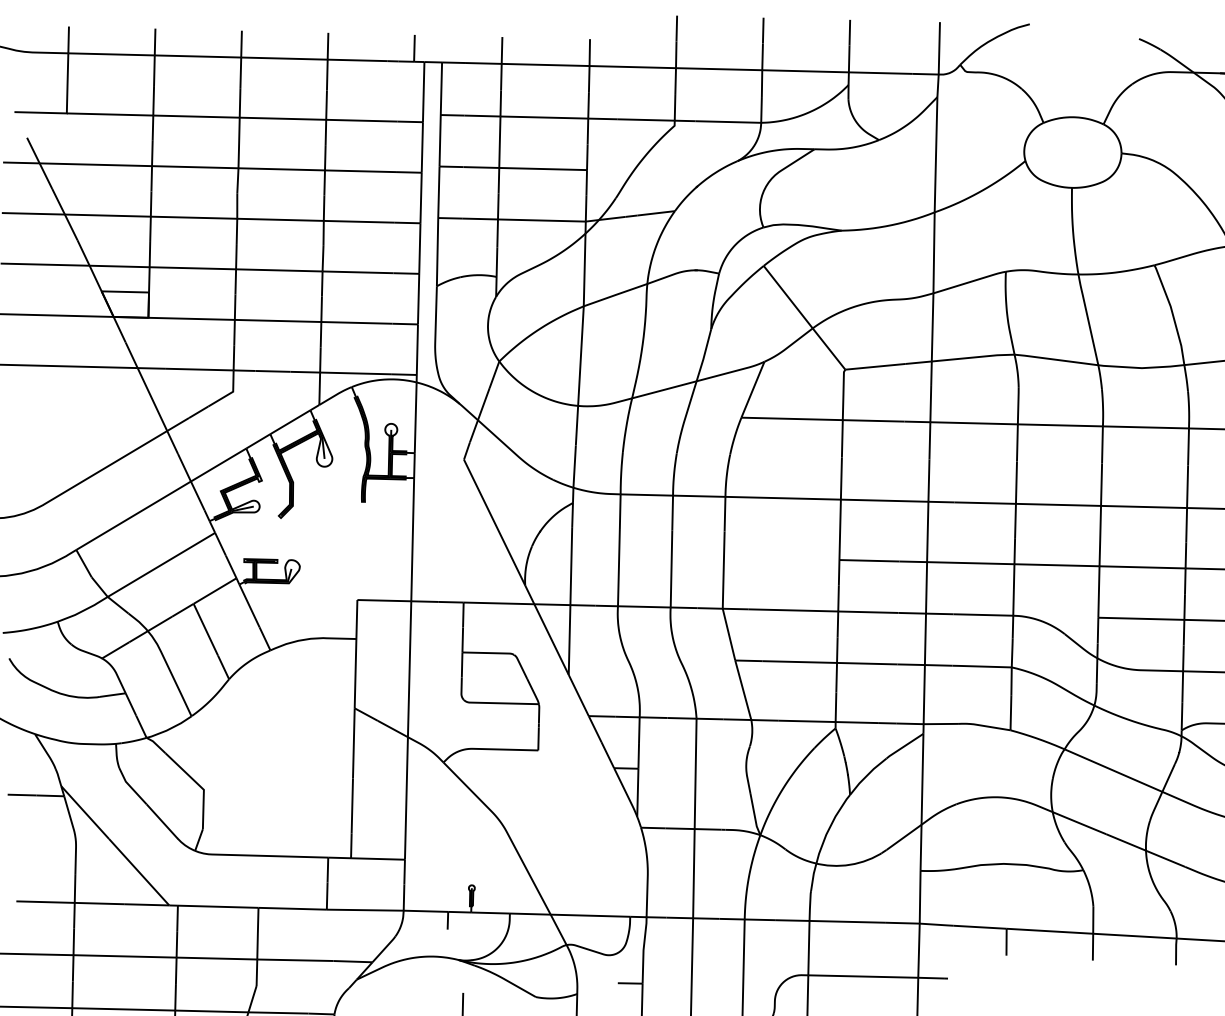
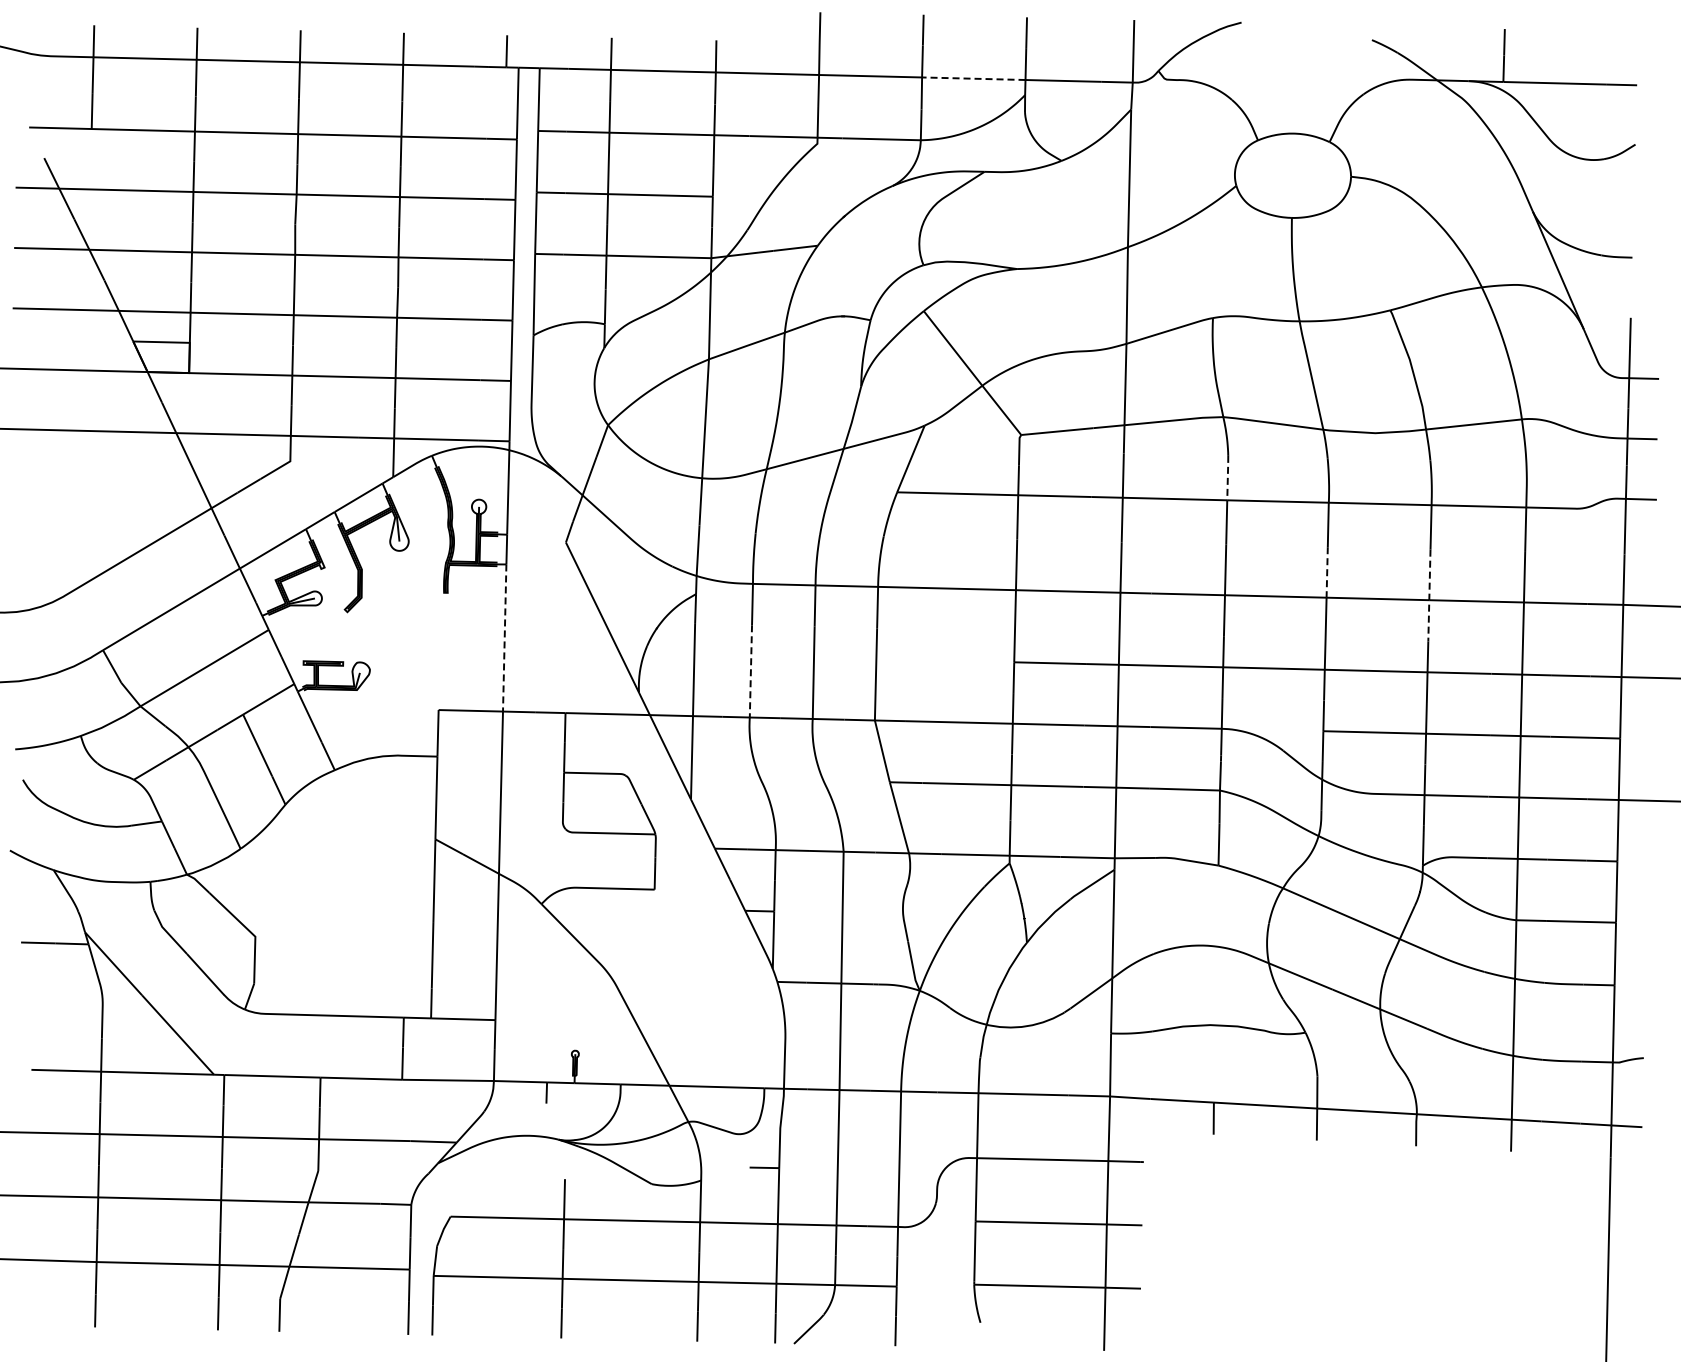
line: (805, 71) -> (973, 78), solid -> dashed
line: (1018, 405) -> (1227, 477), solid -> dashed
line: (1101, 484) -> (1327, 572), solid -> dashed
line: (1187, 504) -> (1429, 596), solid -> dashed
line: (412, 540) -> (504, 638), solid -> dashed
line: (618, 567) -> (750, 671), solid -> dashed

